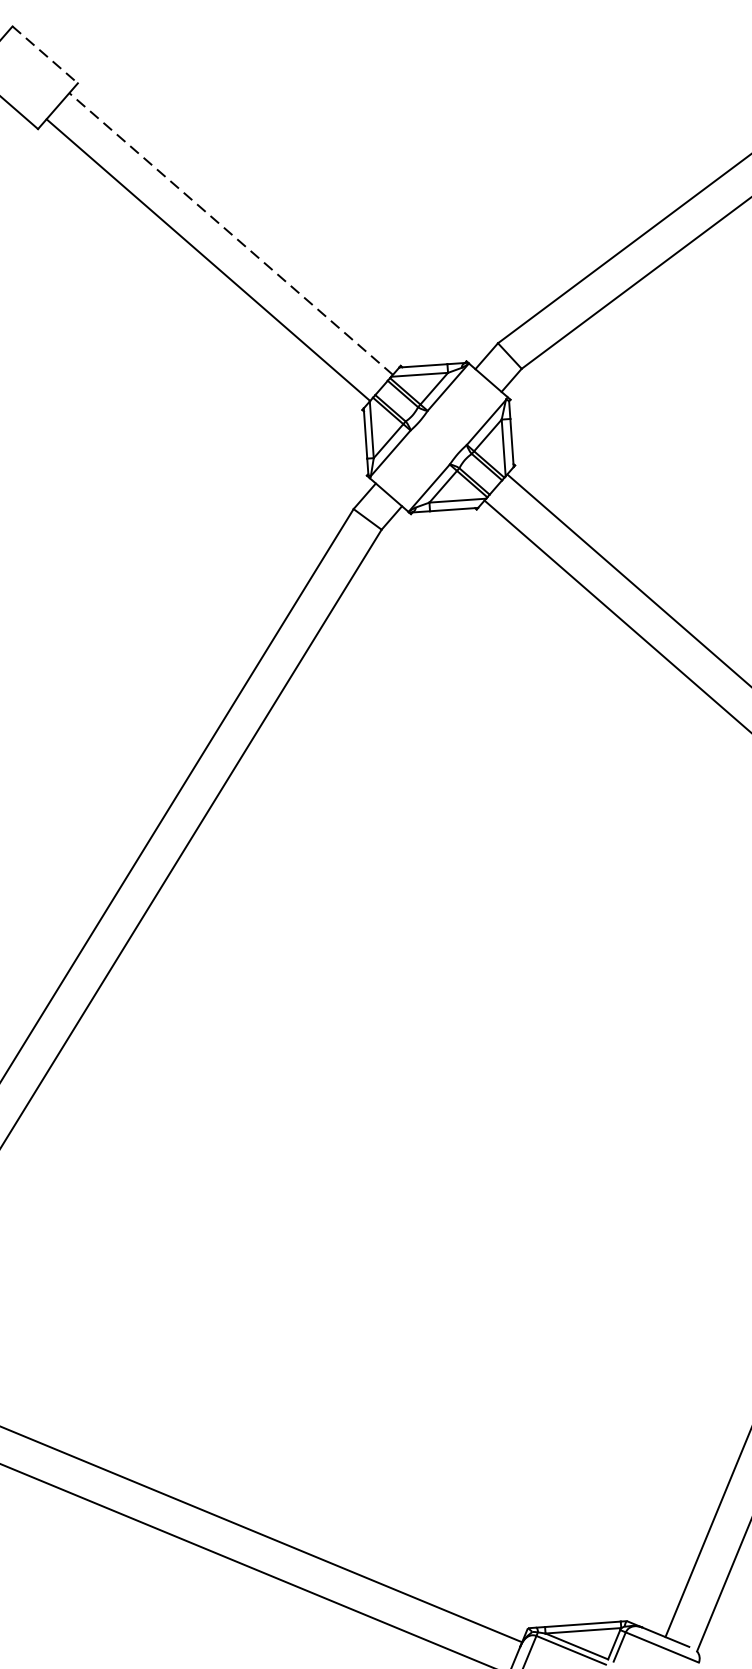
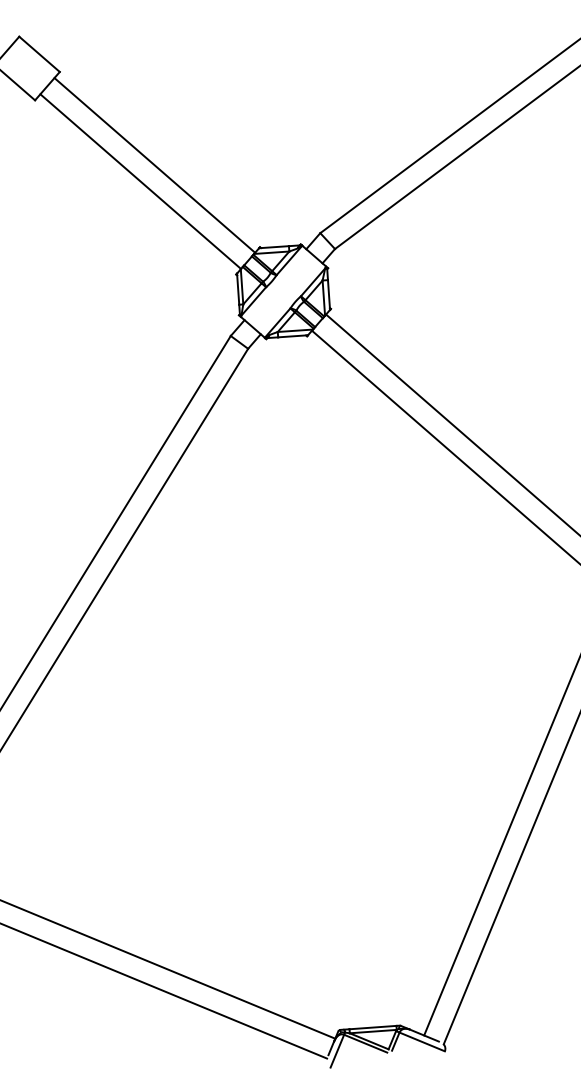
line: (45, 55) -> (39, 54), dashed -> solid
line: (230, 234) -> (154, 165), dashed -> solid

